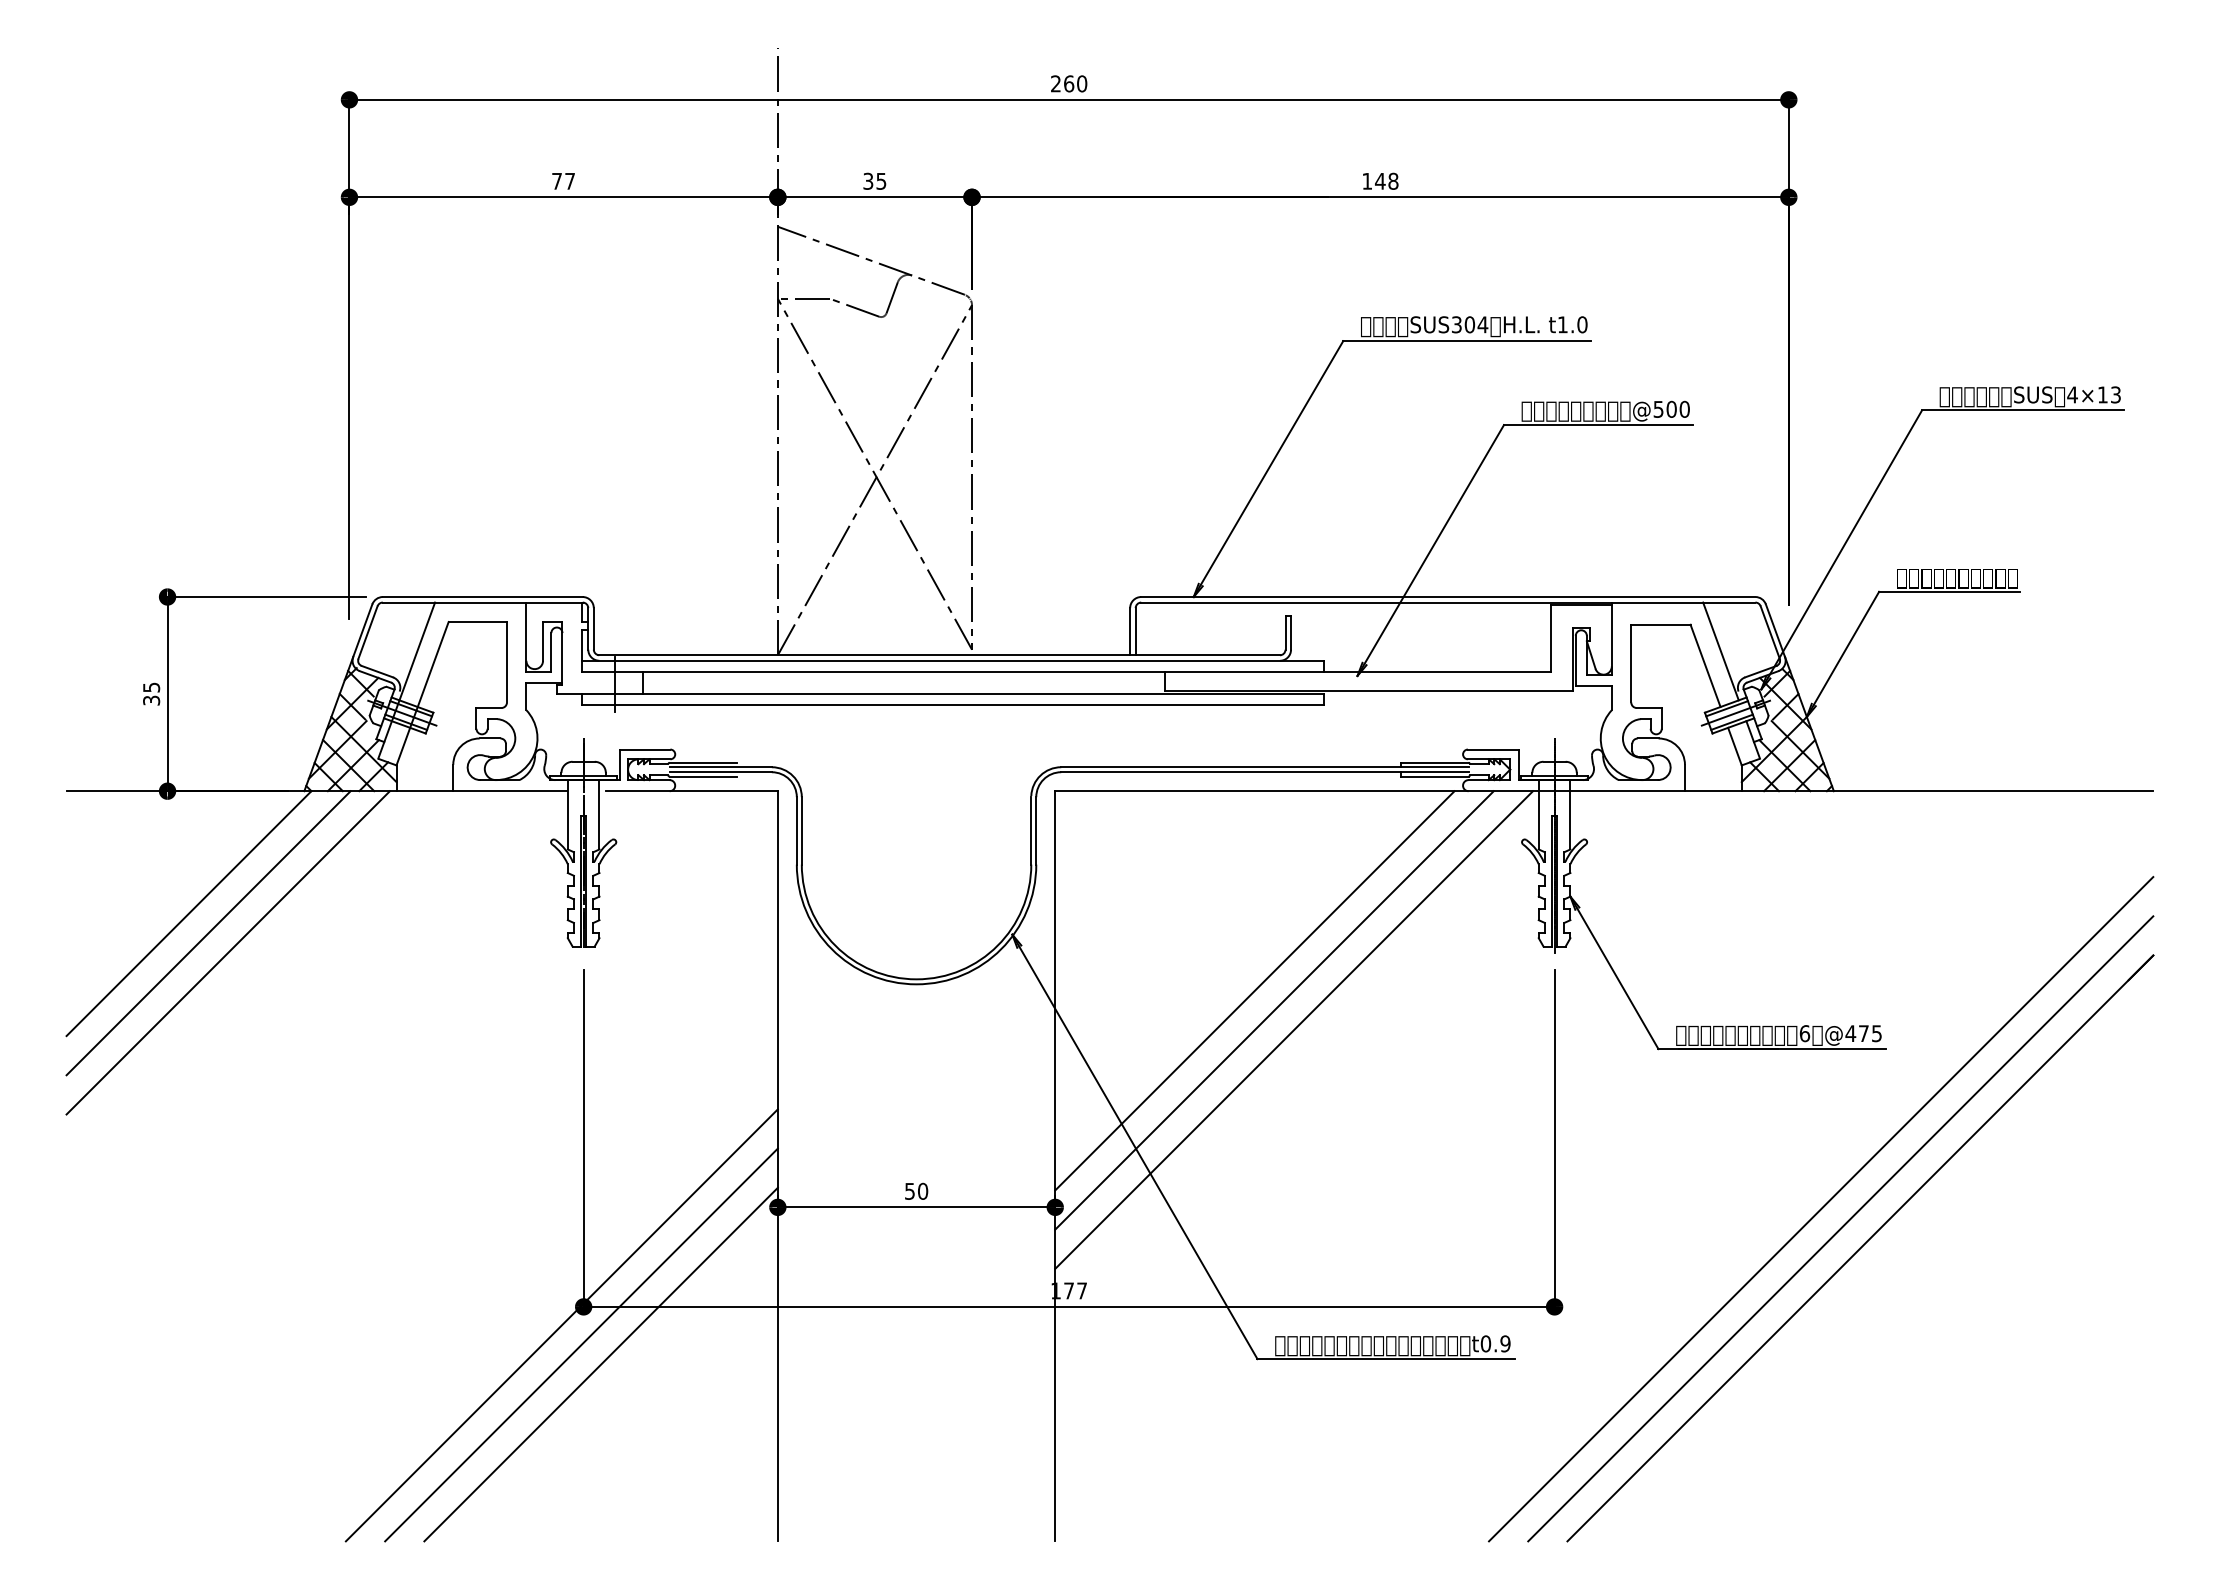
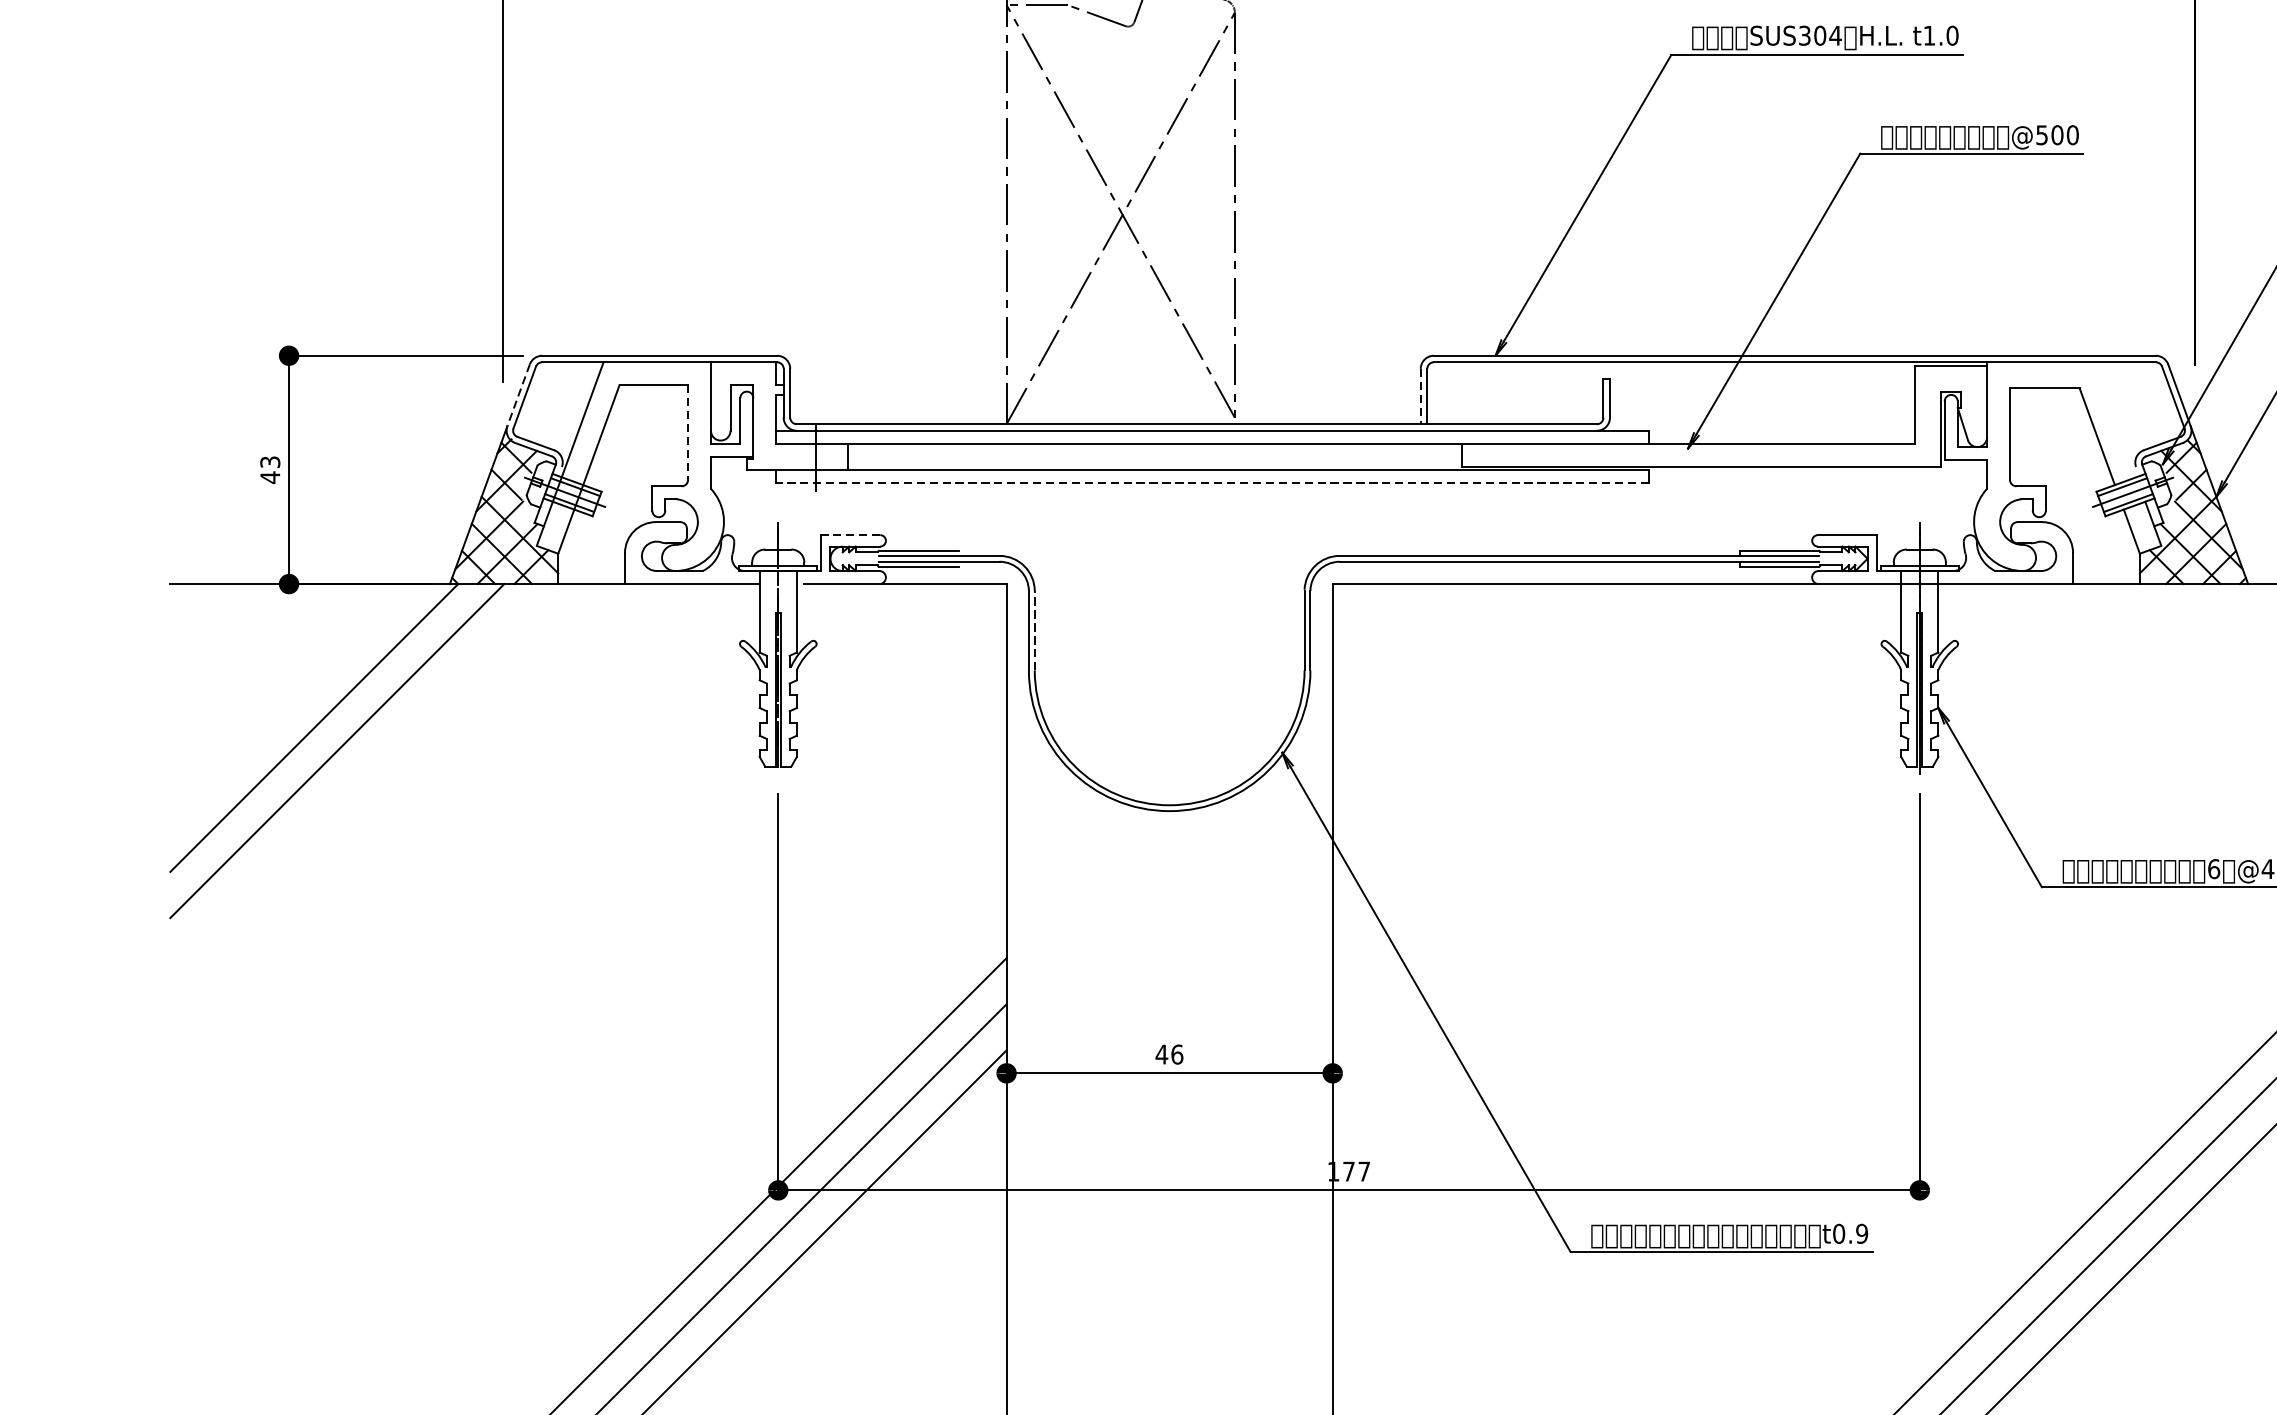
line: (362, 631) -> (518, 396), solid -> dashed
line: (1130, 631) -> (1421, 396), solid -> dashed
line: (1720, 651) -> (2114, 419), removed
line: (506, 662) -> (687, 432), solid -> dashed
text: (151, 694) -> (270, 470), 35 -> 43
line: (952, 705) -> (1211, 483), solid -> dashed
line: (644, 749) -> (849, 535), solid -> dashed
line: (801, 830) -> (1034, 630), solid -> dashed
line: (227, 952) -> (359, 773), removed
line: (1254, 990) -> (1566, 818), removed
line: (1274, 1010) -> (1590, 841), removed
line: (1294, 1029) -> (1614, 864), removed
text: (916, 1190) -> (1169, 1053), 50 -> 46

